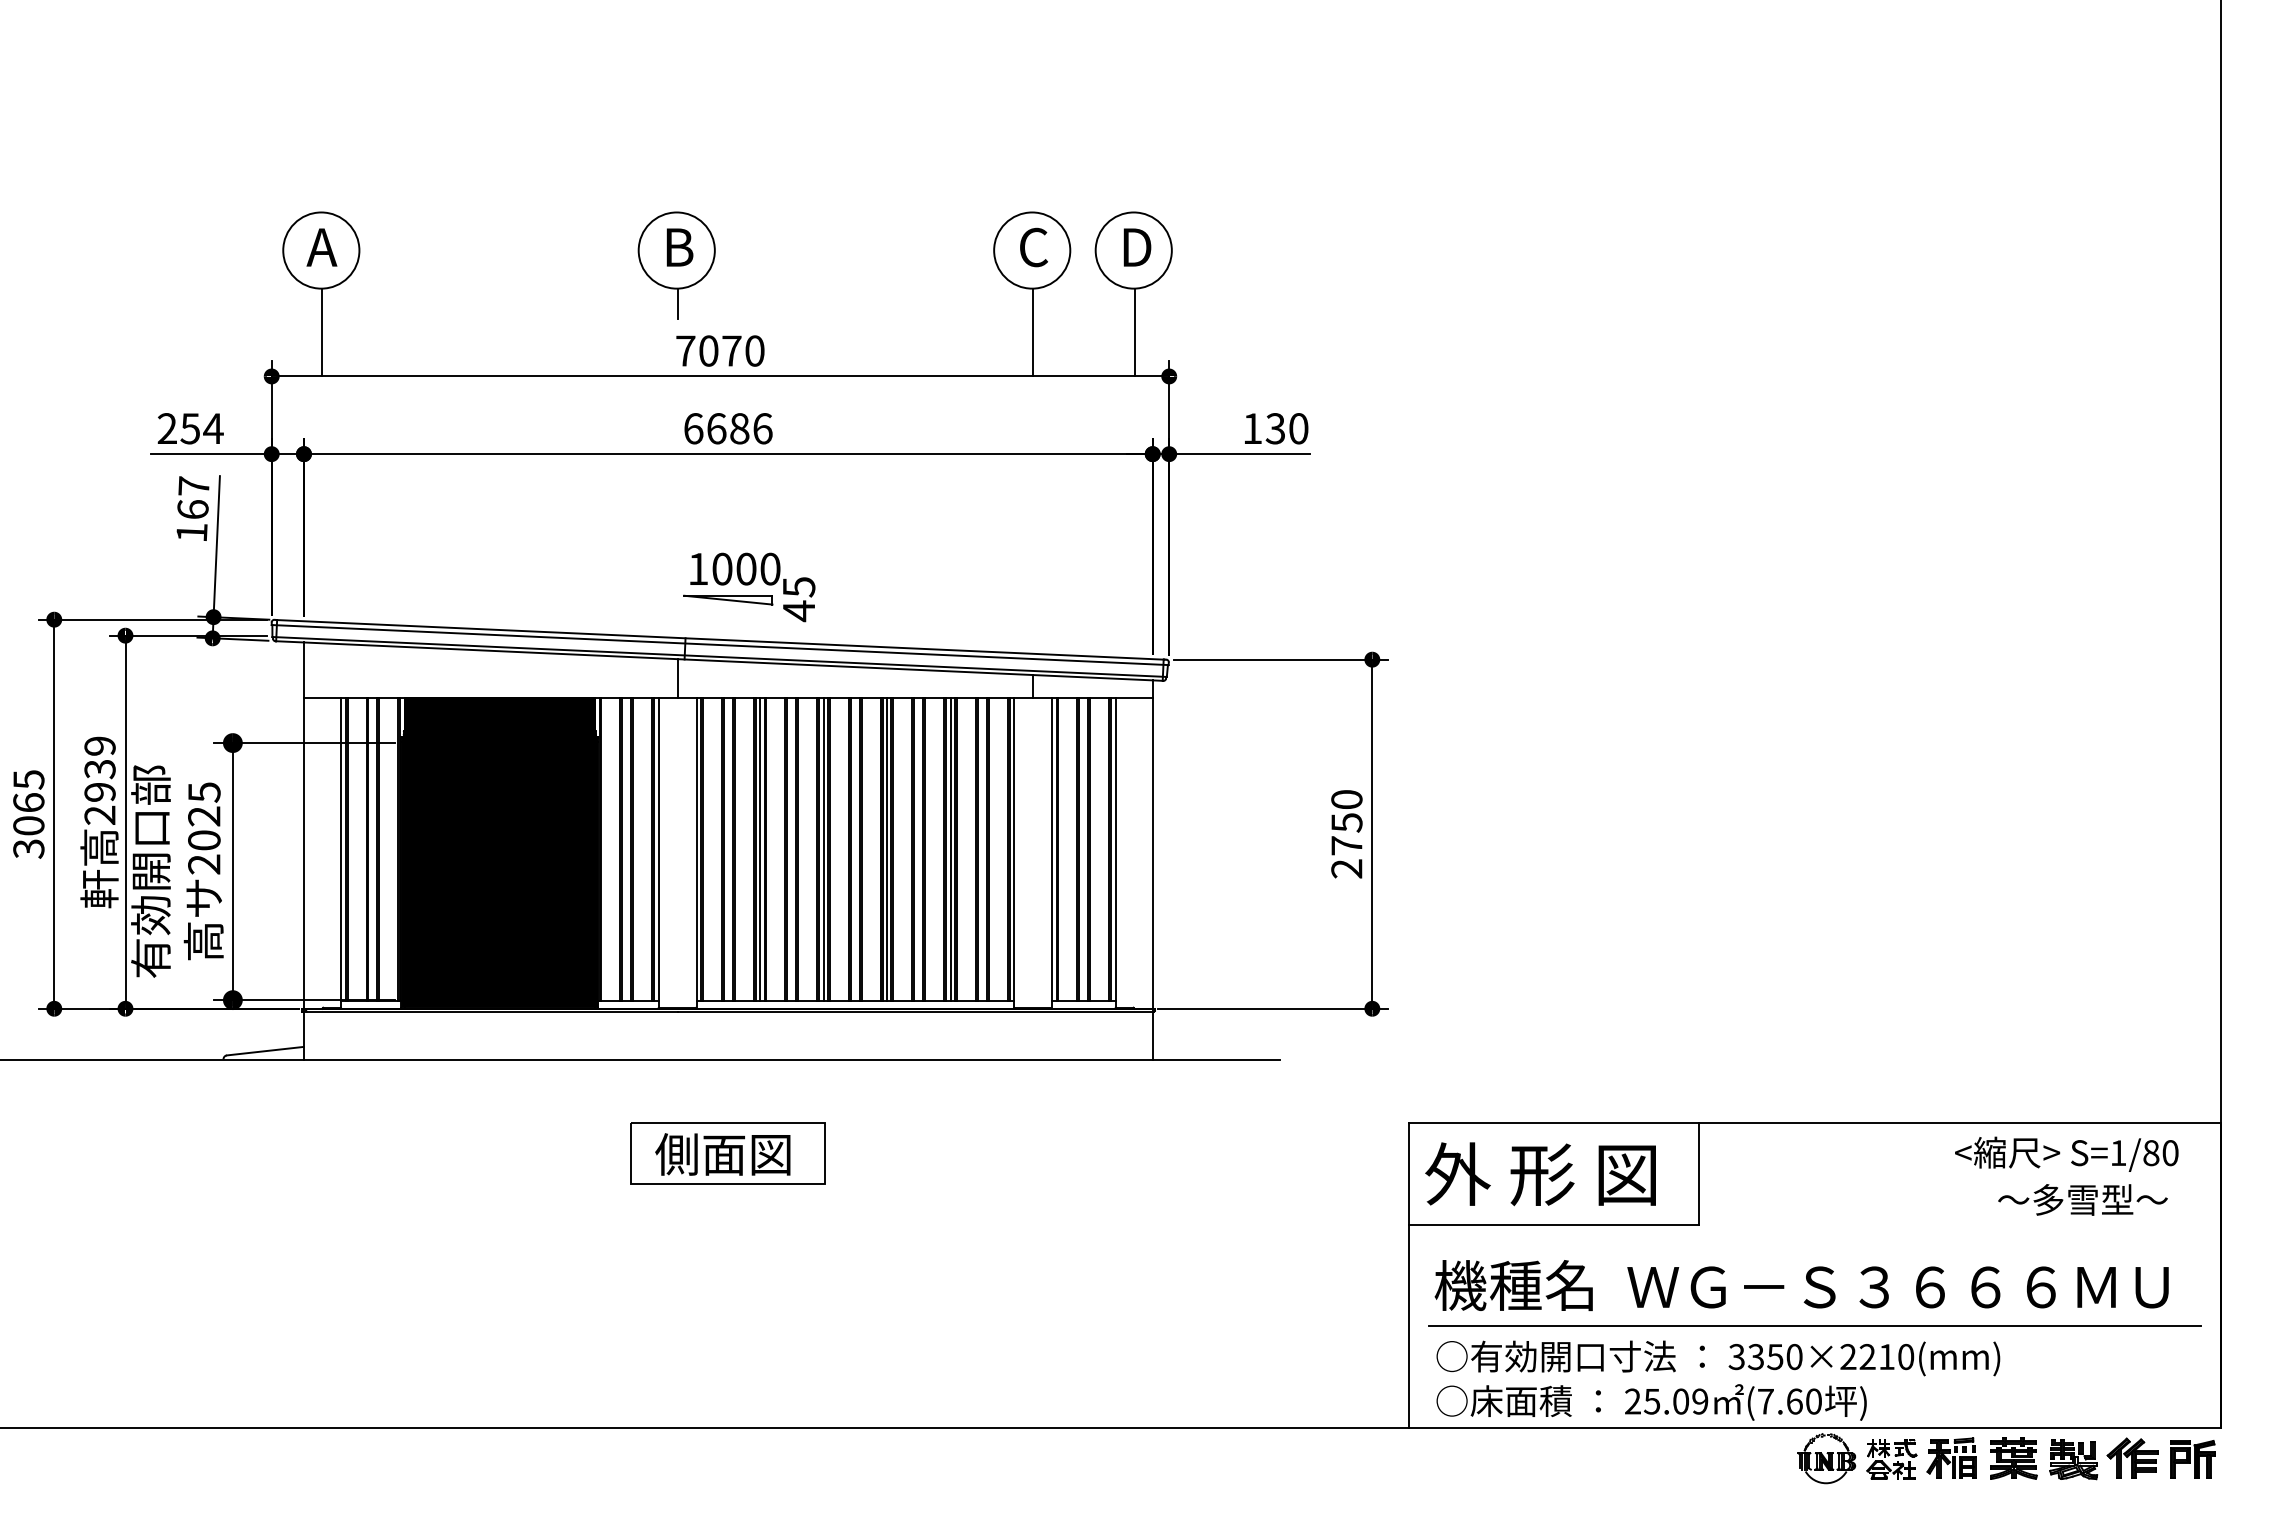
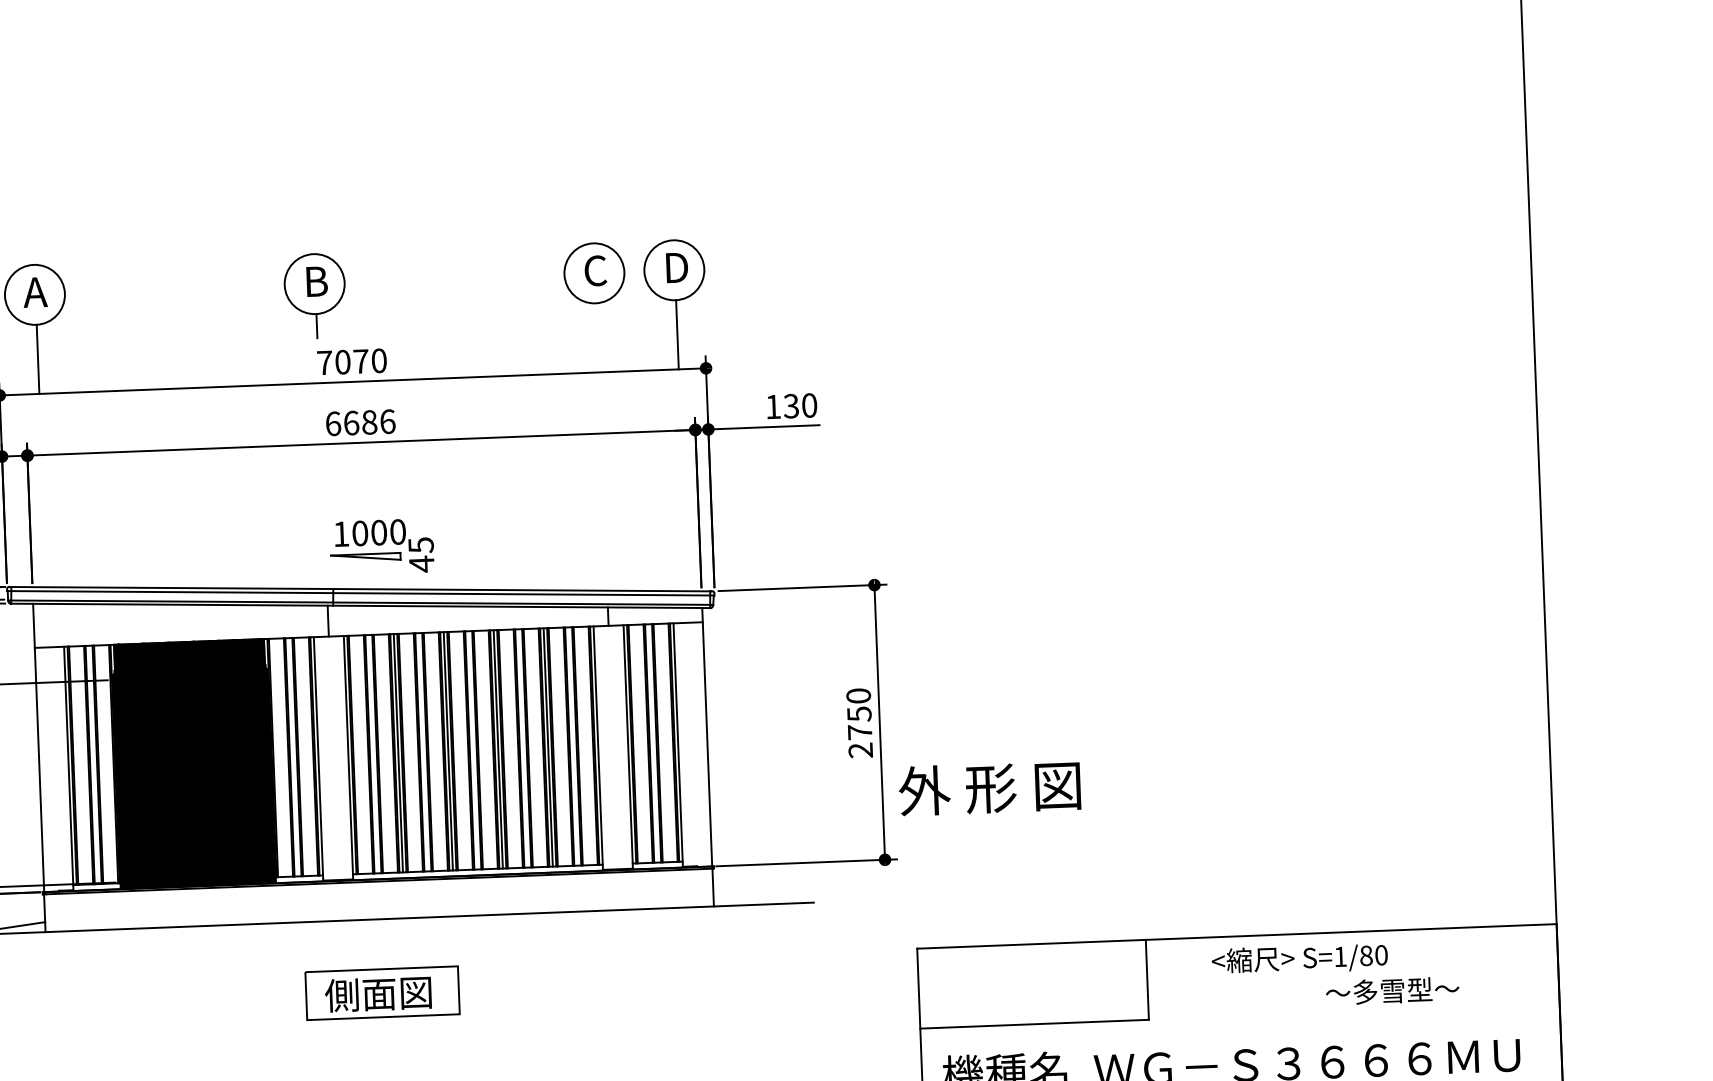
line: (1033, 332) -> (597, 337), removed
text: (2066, 1153) -> (1299, 958), moved
text: (1540, 1174) -> (989, 788), moved
text: (2082, 1199) -> (1392, 990), moved

